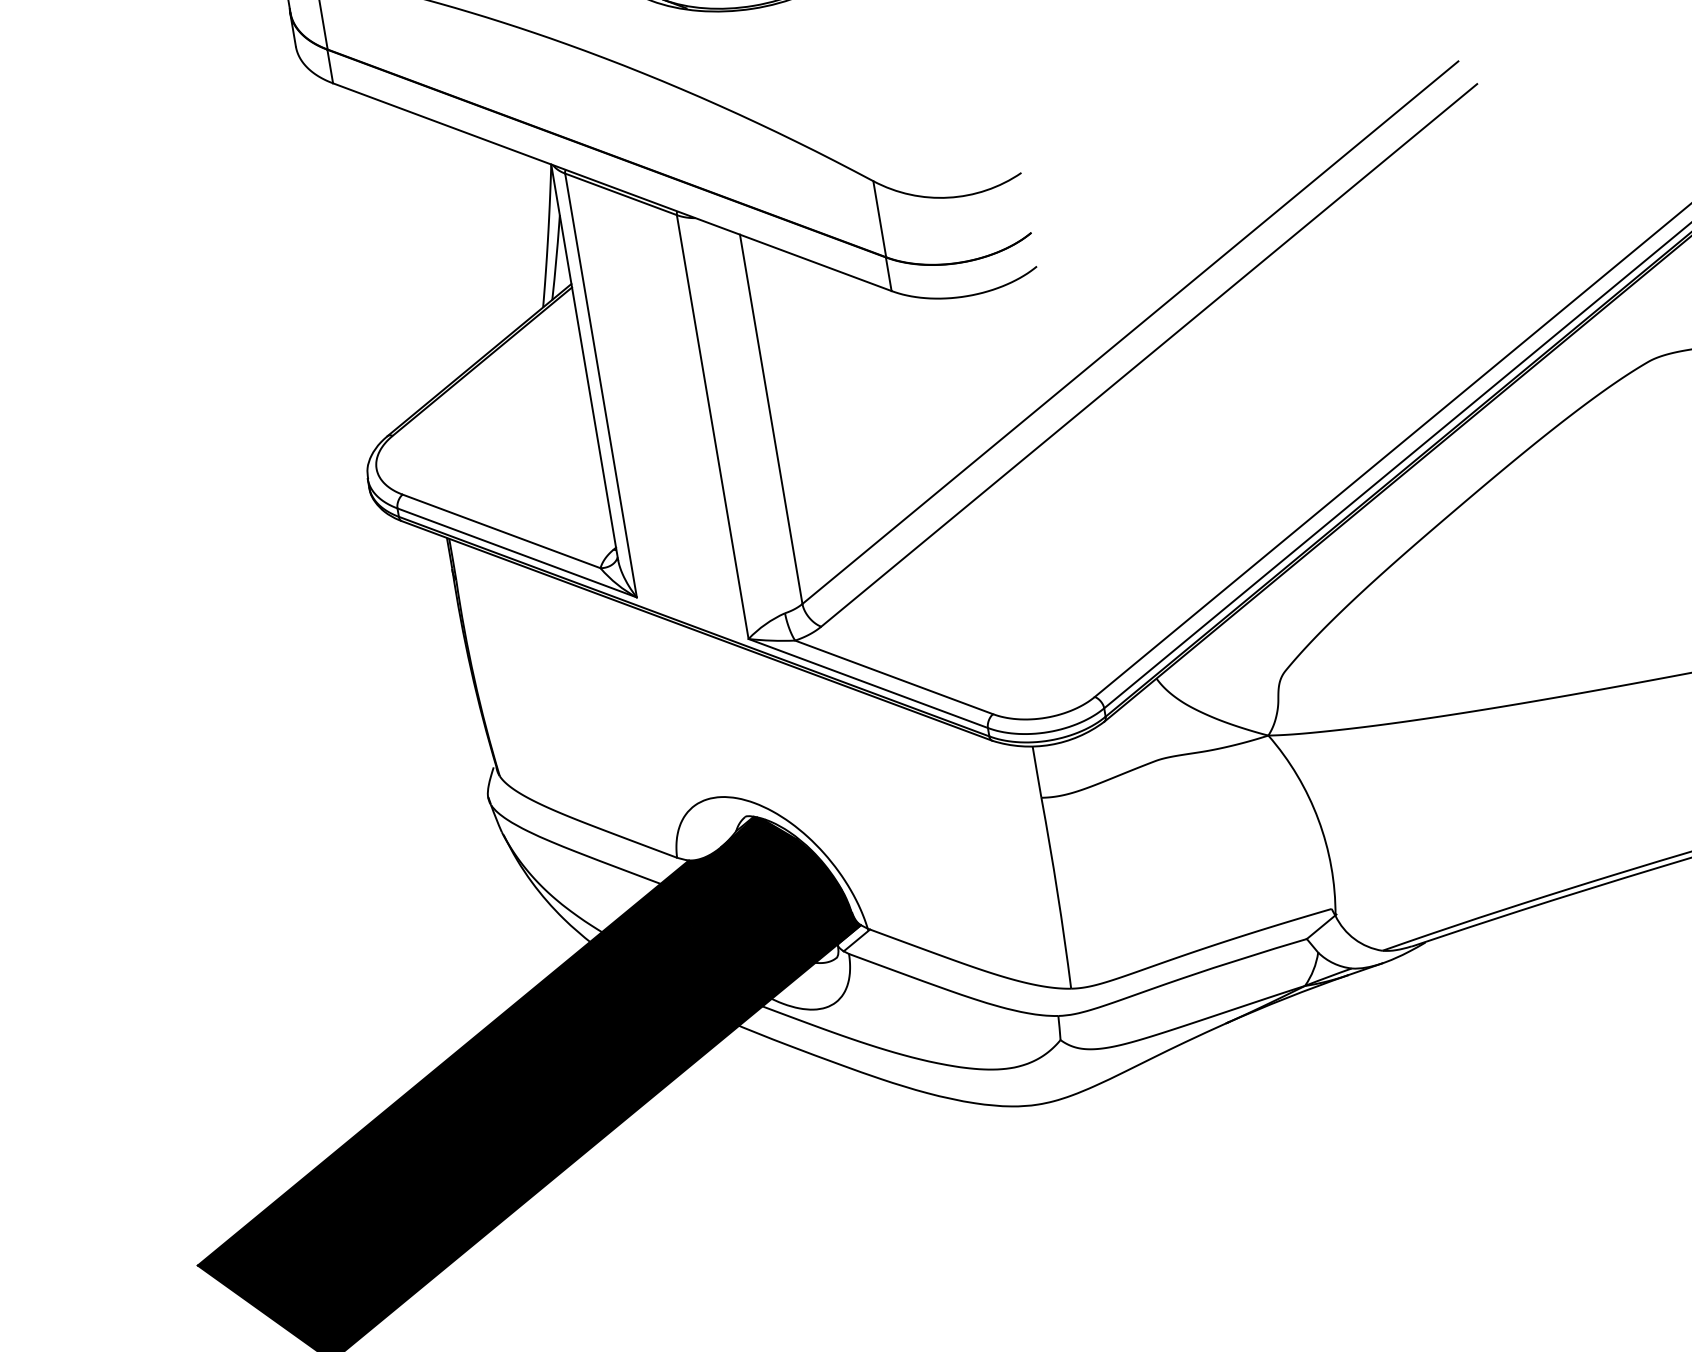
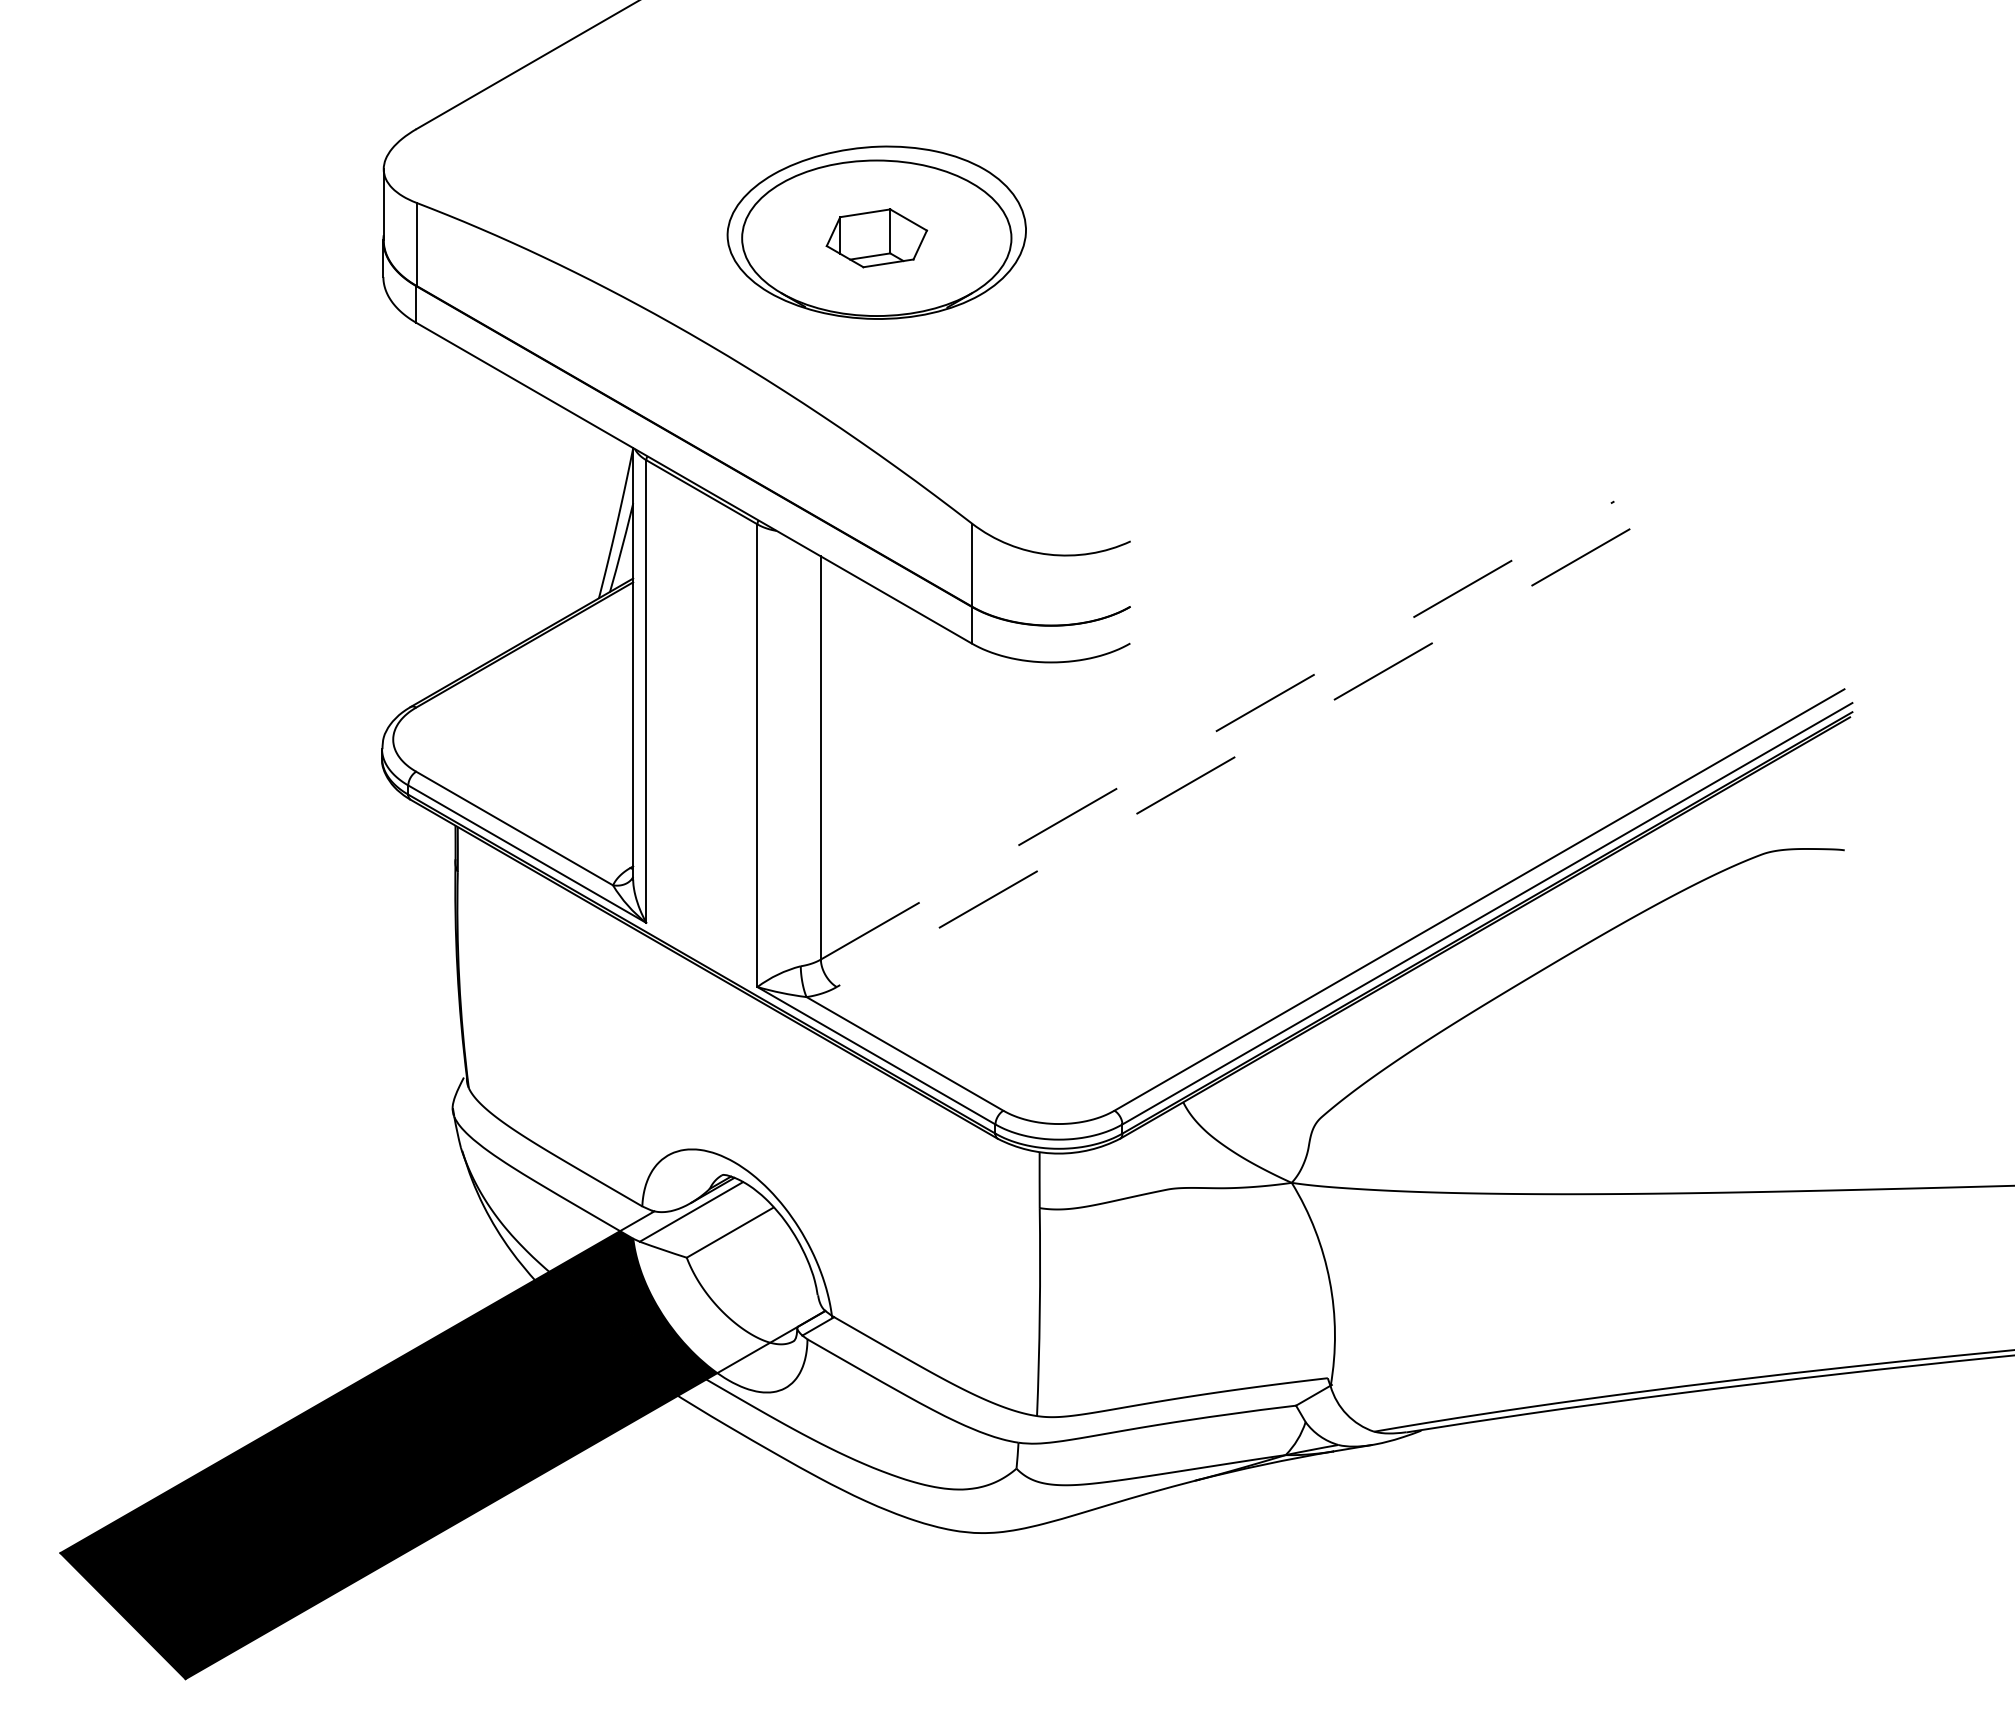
line: (1131, 332) -> (1218, 730), solid -> dashed
line: (1149, 355) -> (1233, 758), solid -> dashed
fill: (761, 907) -> (722, 1274), removed

